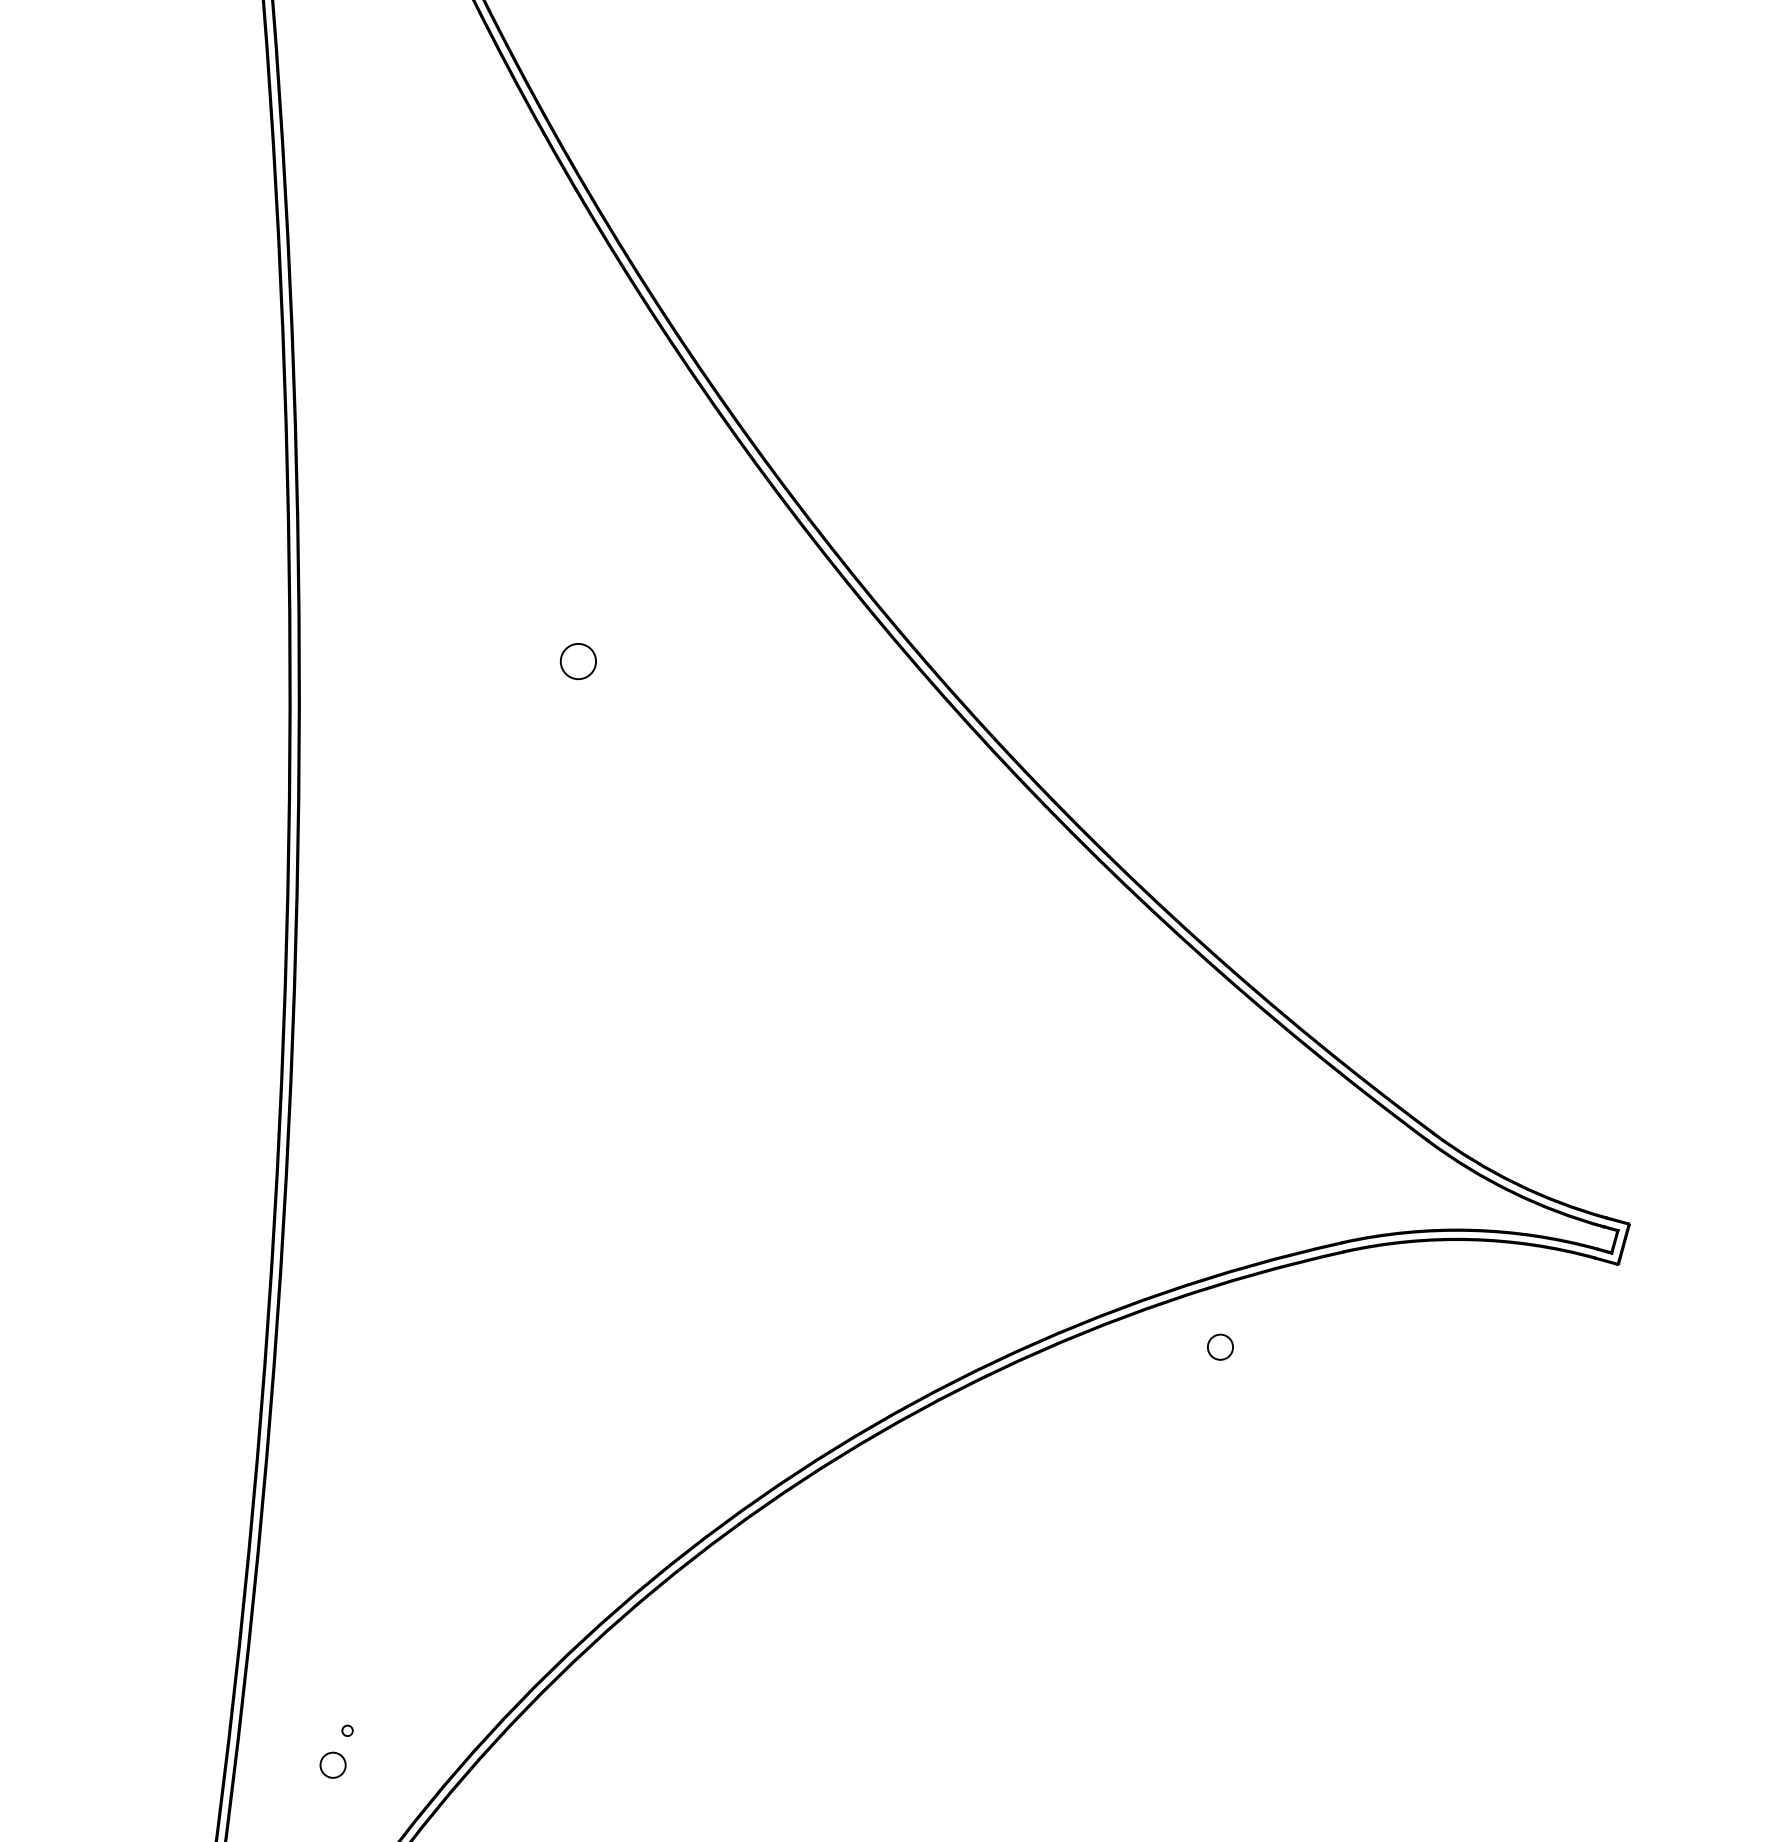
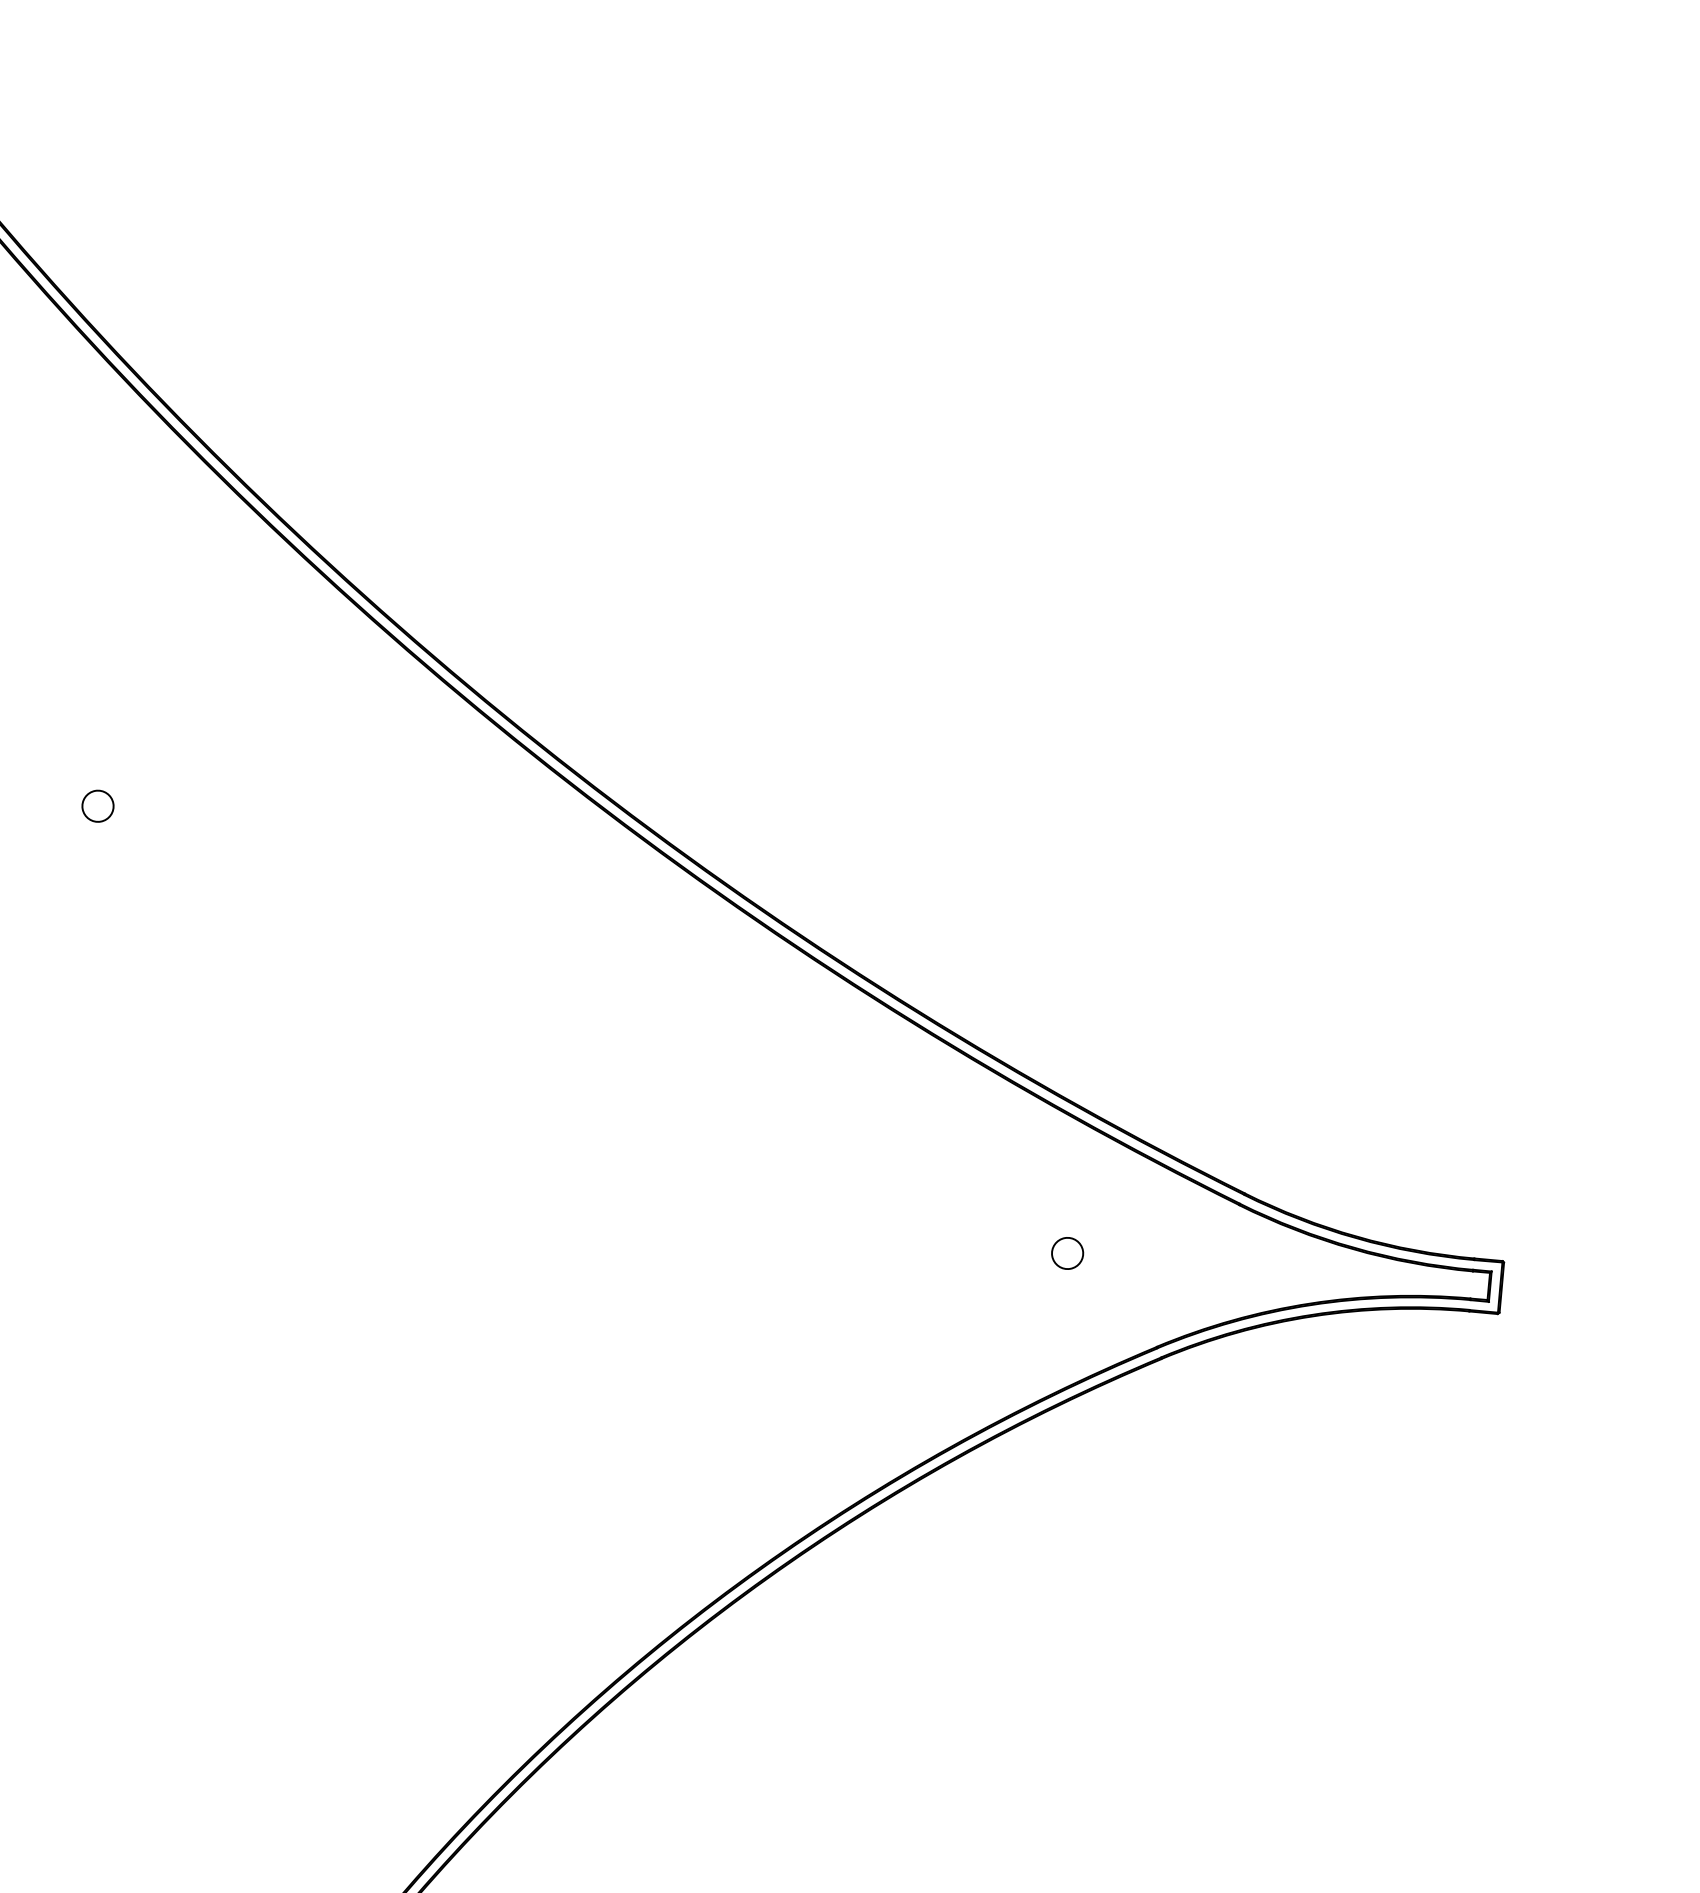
circle: (577, 661) -> (97, 806), size x0.71
circle: (1220, 1346) -> (1067, 1252), moved

